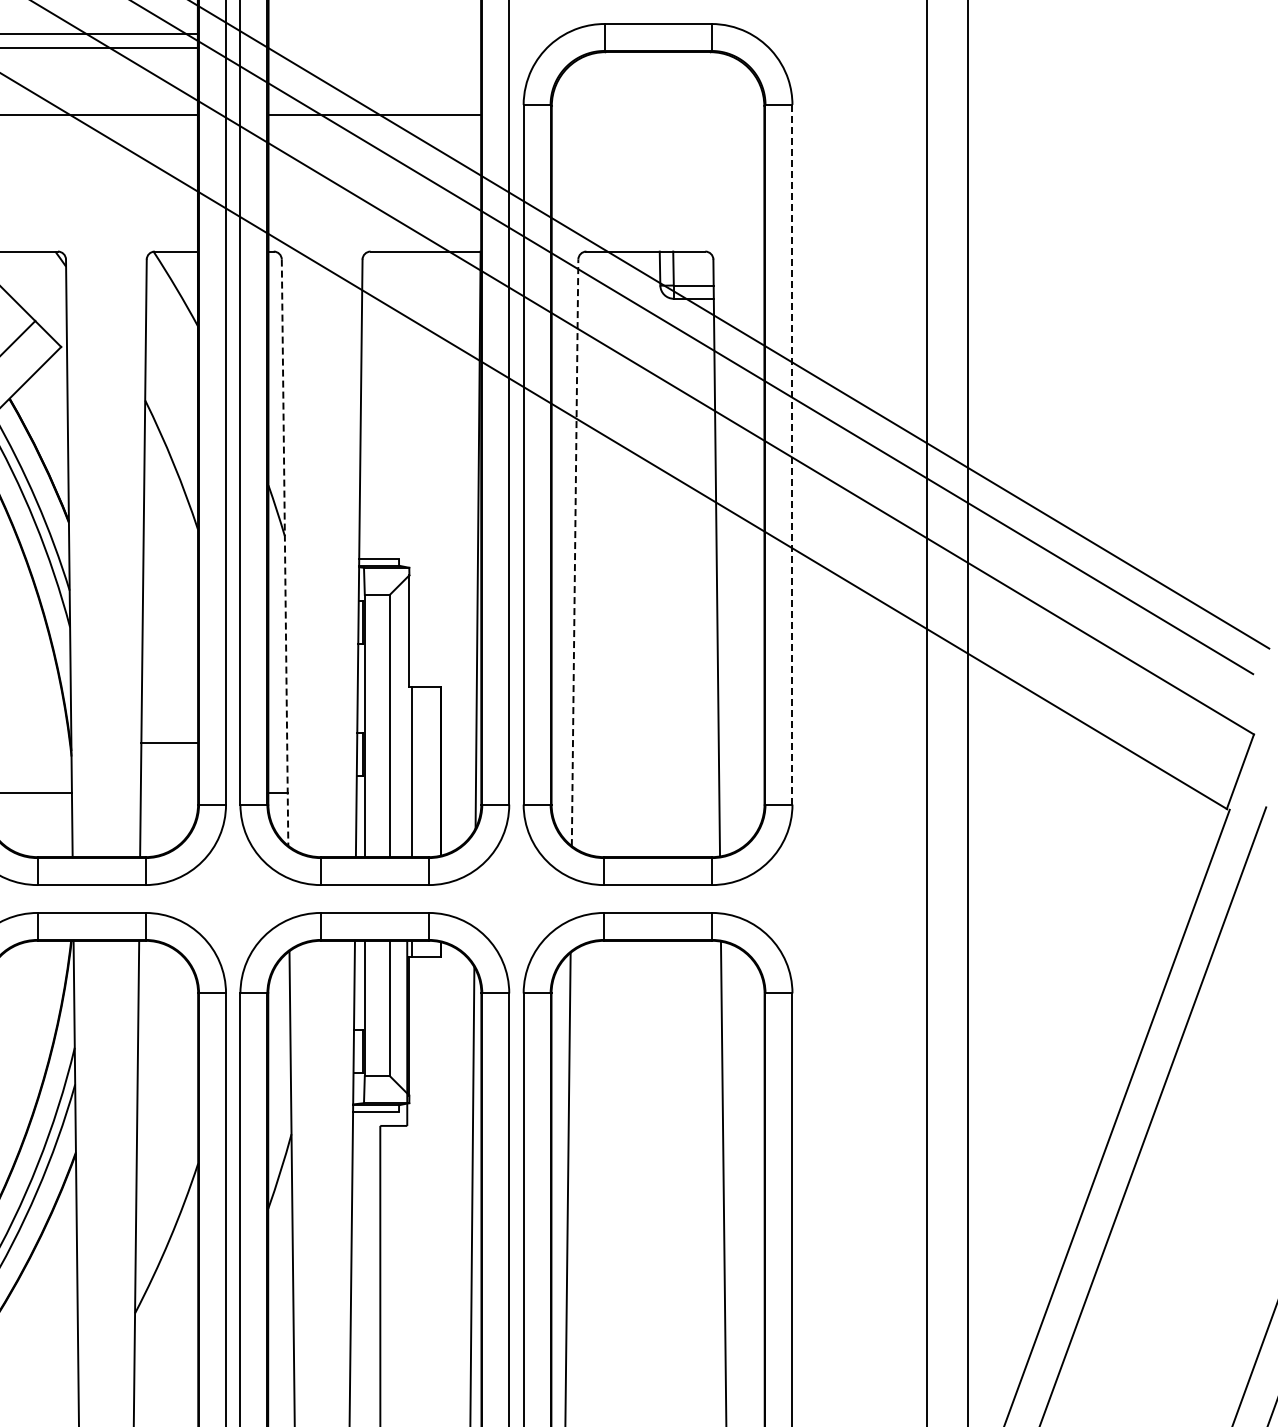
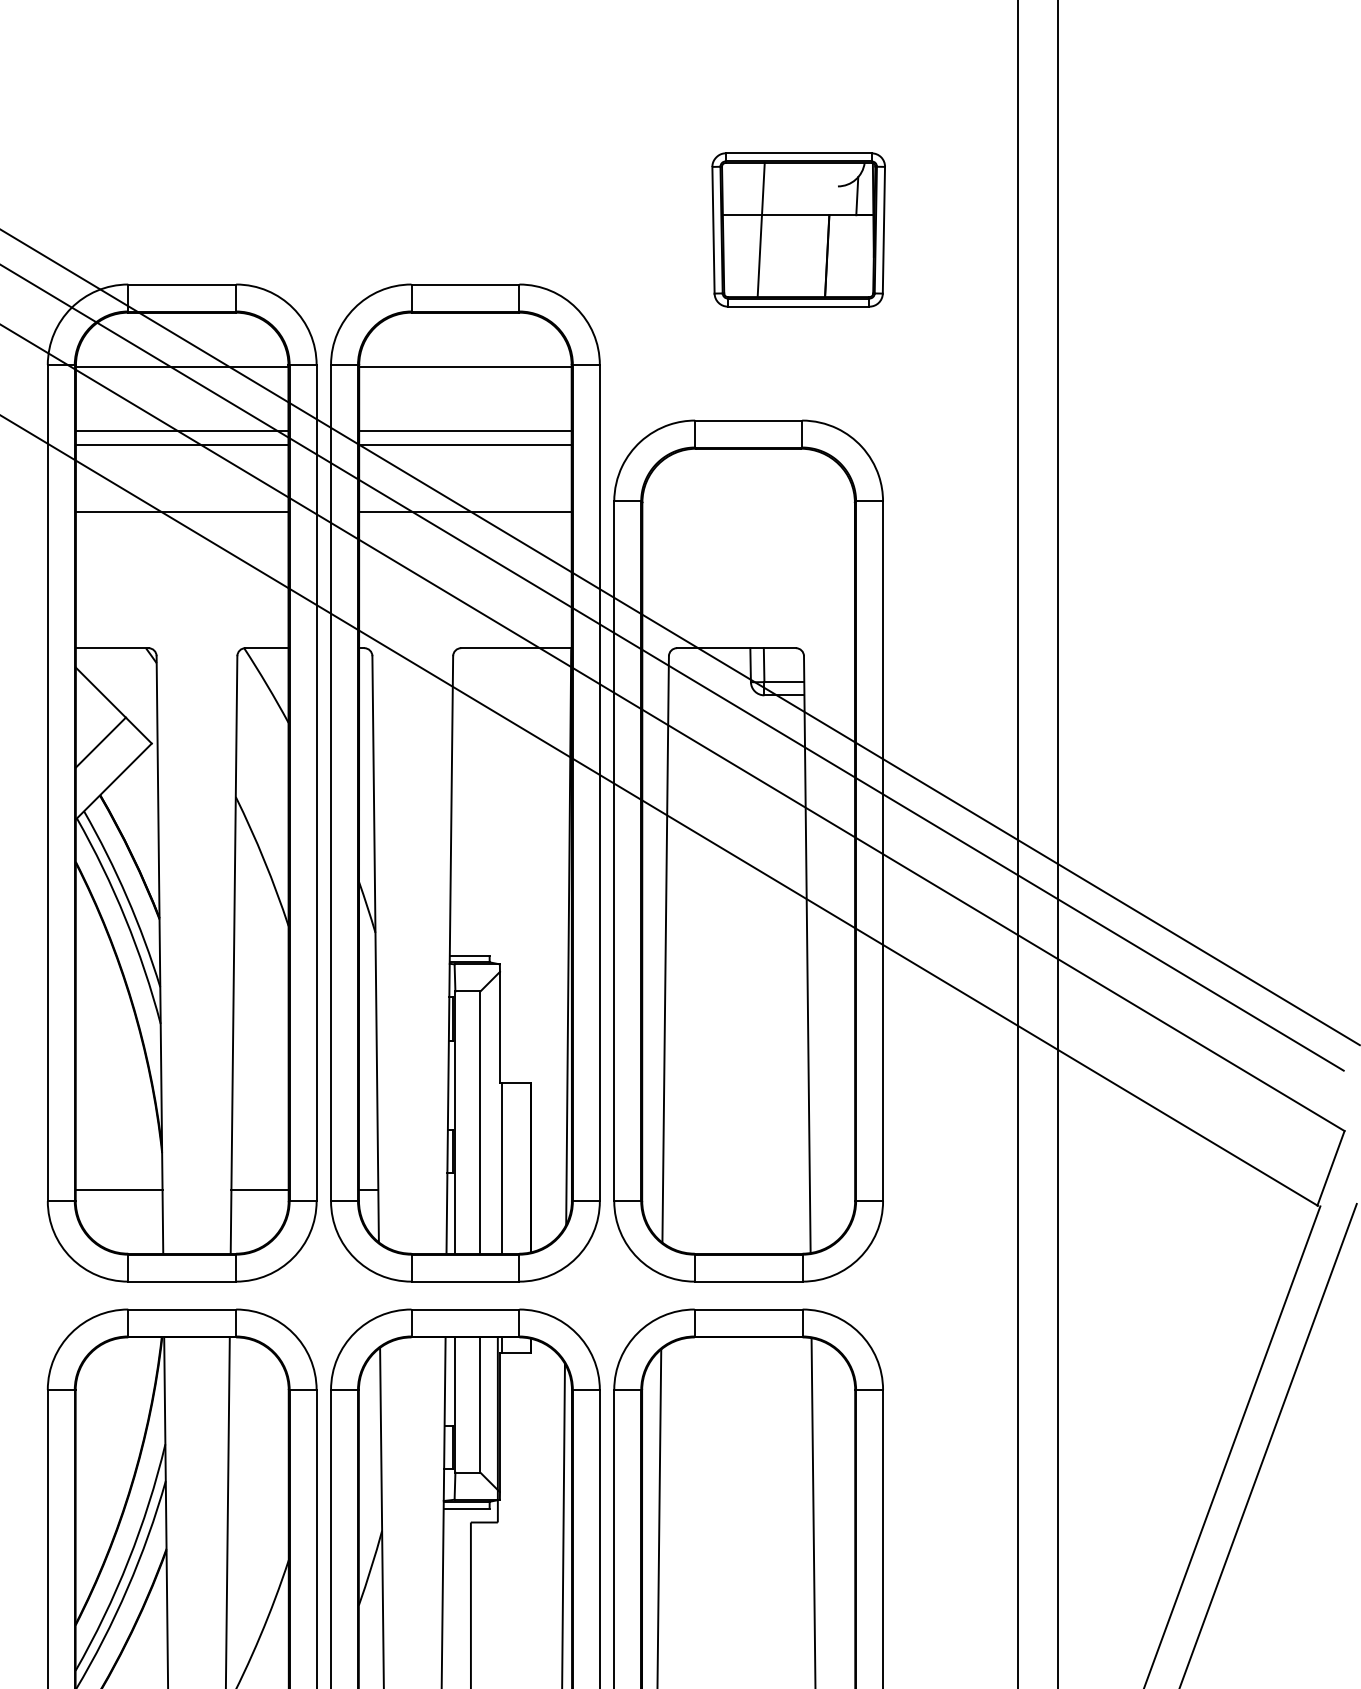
line: (374, 34) -> (465, 431), added
line: (374, 47) -> (465, 444), added
line: (792, 454) -> (883, 851), dashed -> solid
line: (574, 551) -> (665, 948), dashed -> solid
line: (284, 552) -> (375, 949), dashed -> solid
line: (168, 742) -> (259, 1189), moved

